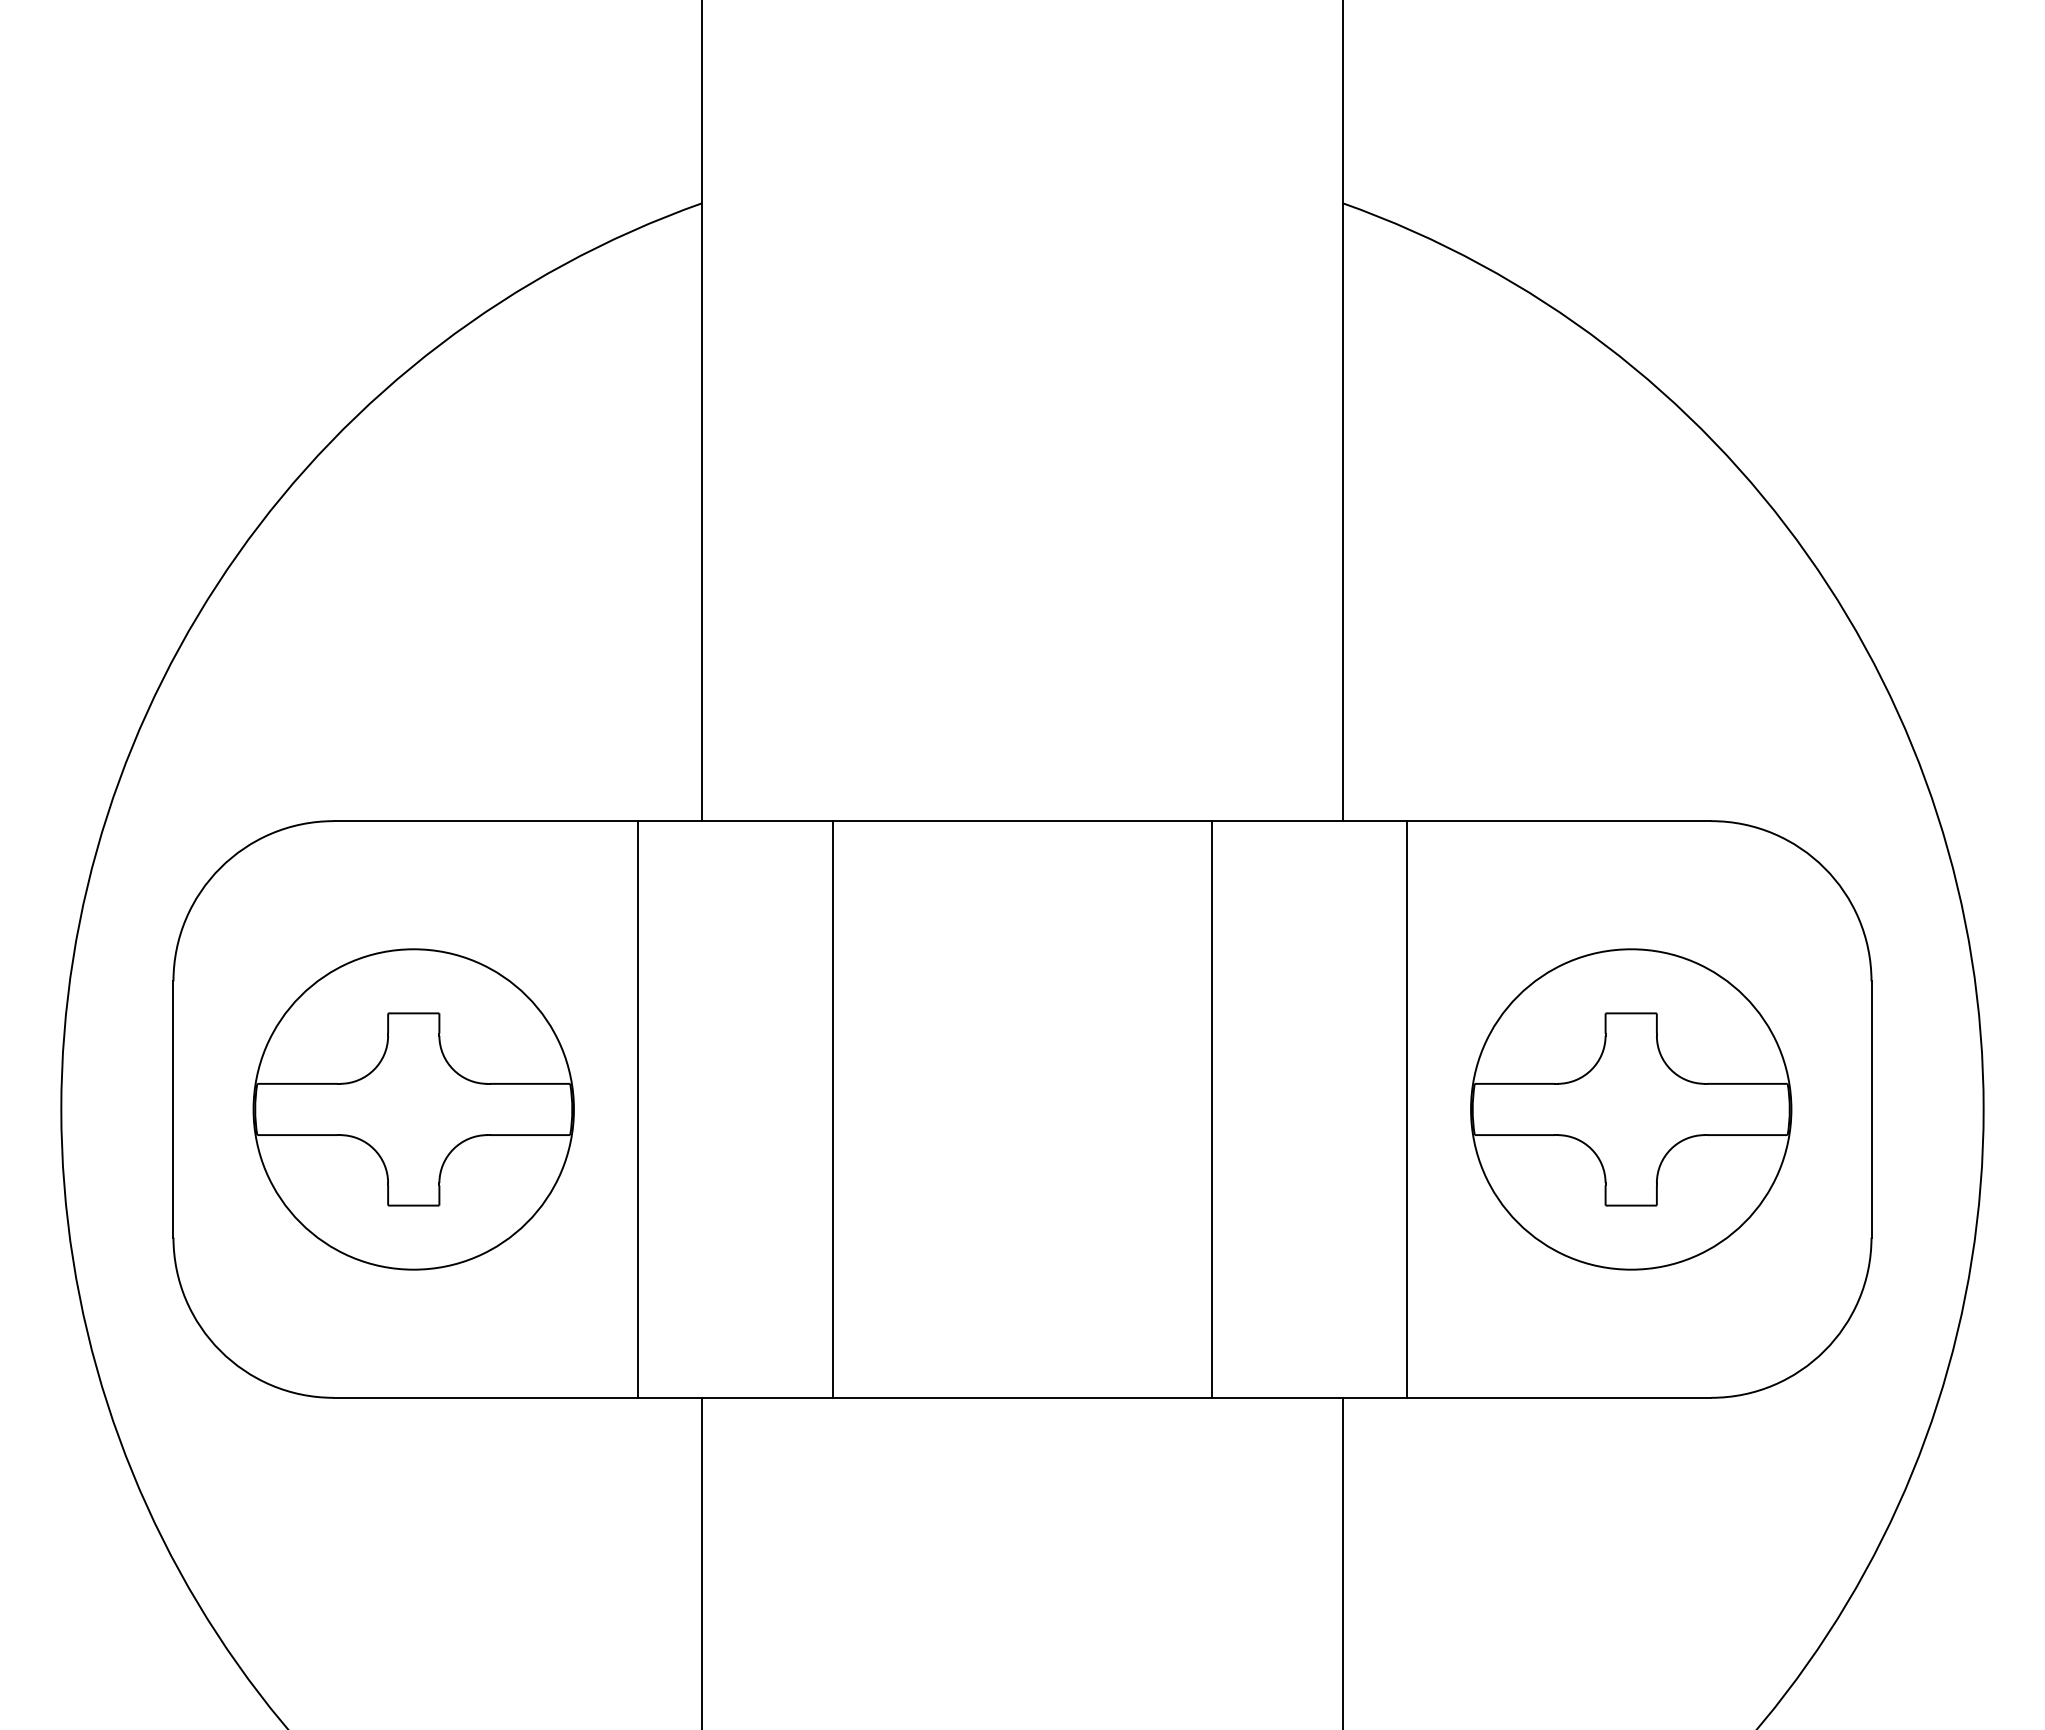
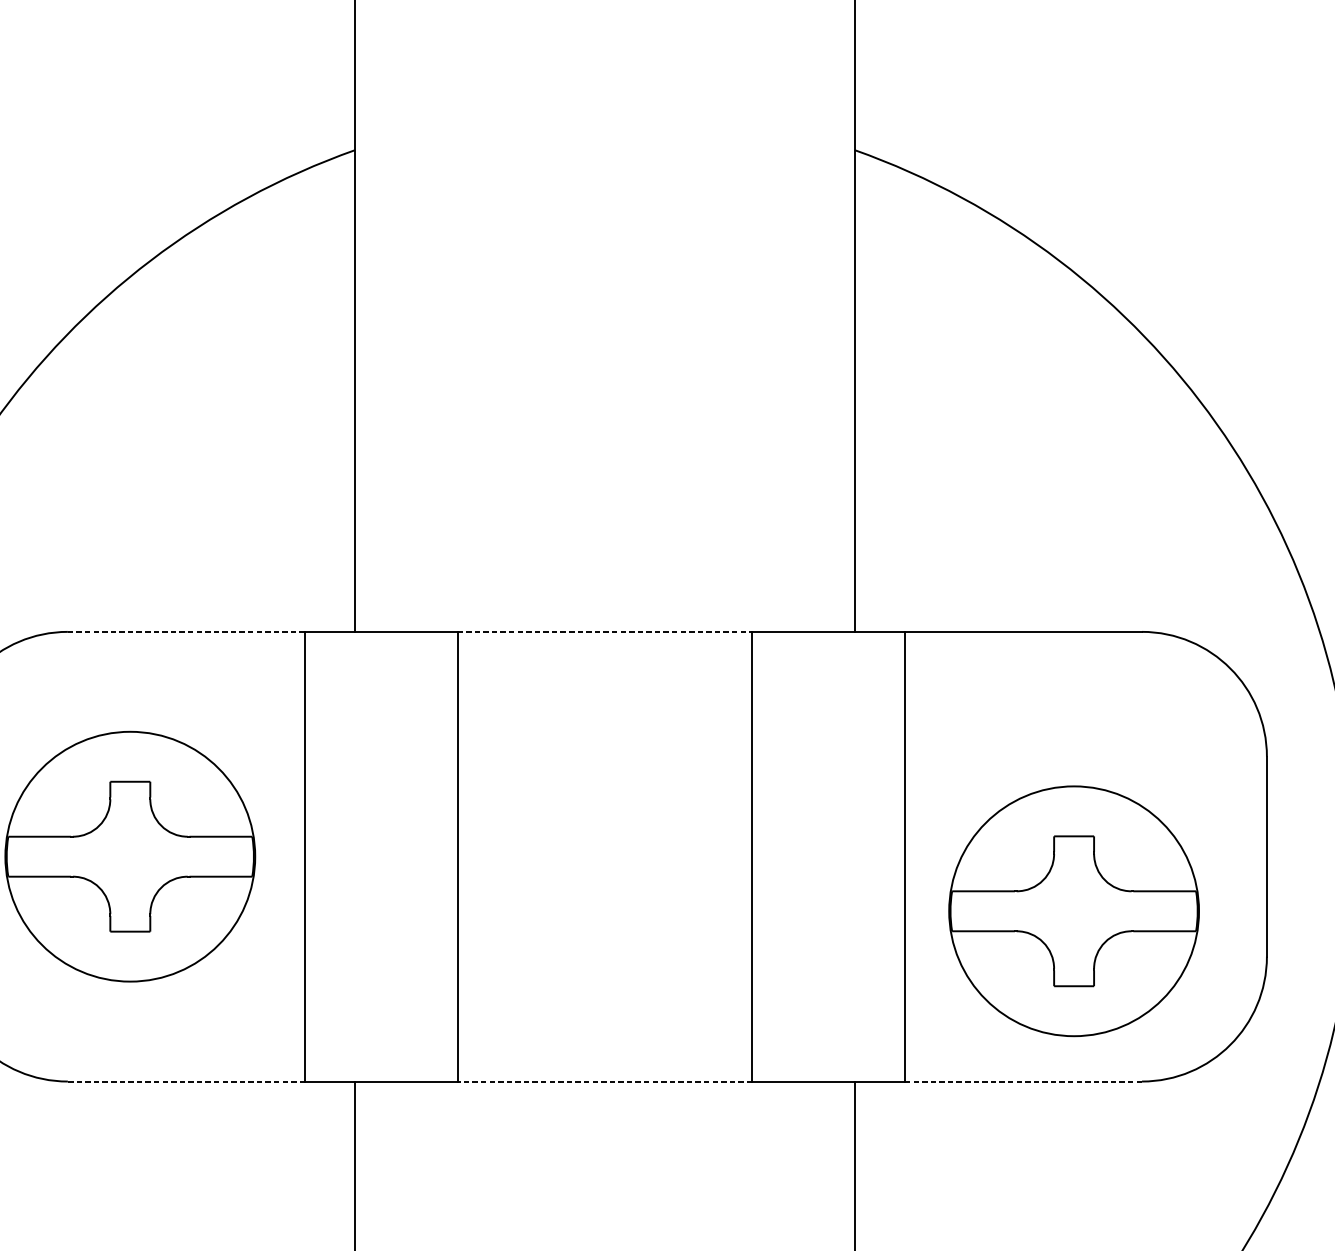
line: (486, 821) -> (187, 632), solid -> dashed
line: (1022, 821) -> (604, 632), solid -> dashed
part: (1631, 1109) -> (1074, 911), moved
line: (485, 1397) -> (186, 1081), solid -> dashed
line: (1022, 1397) -> (604, 1081), solid -> dashed
line: (1558, 1397) -> (1022, 1081), solid -> dashed

